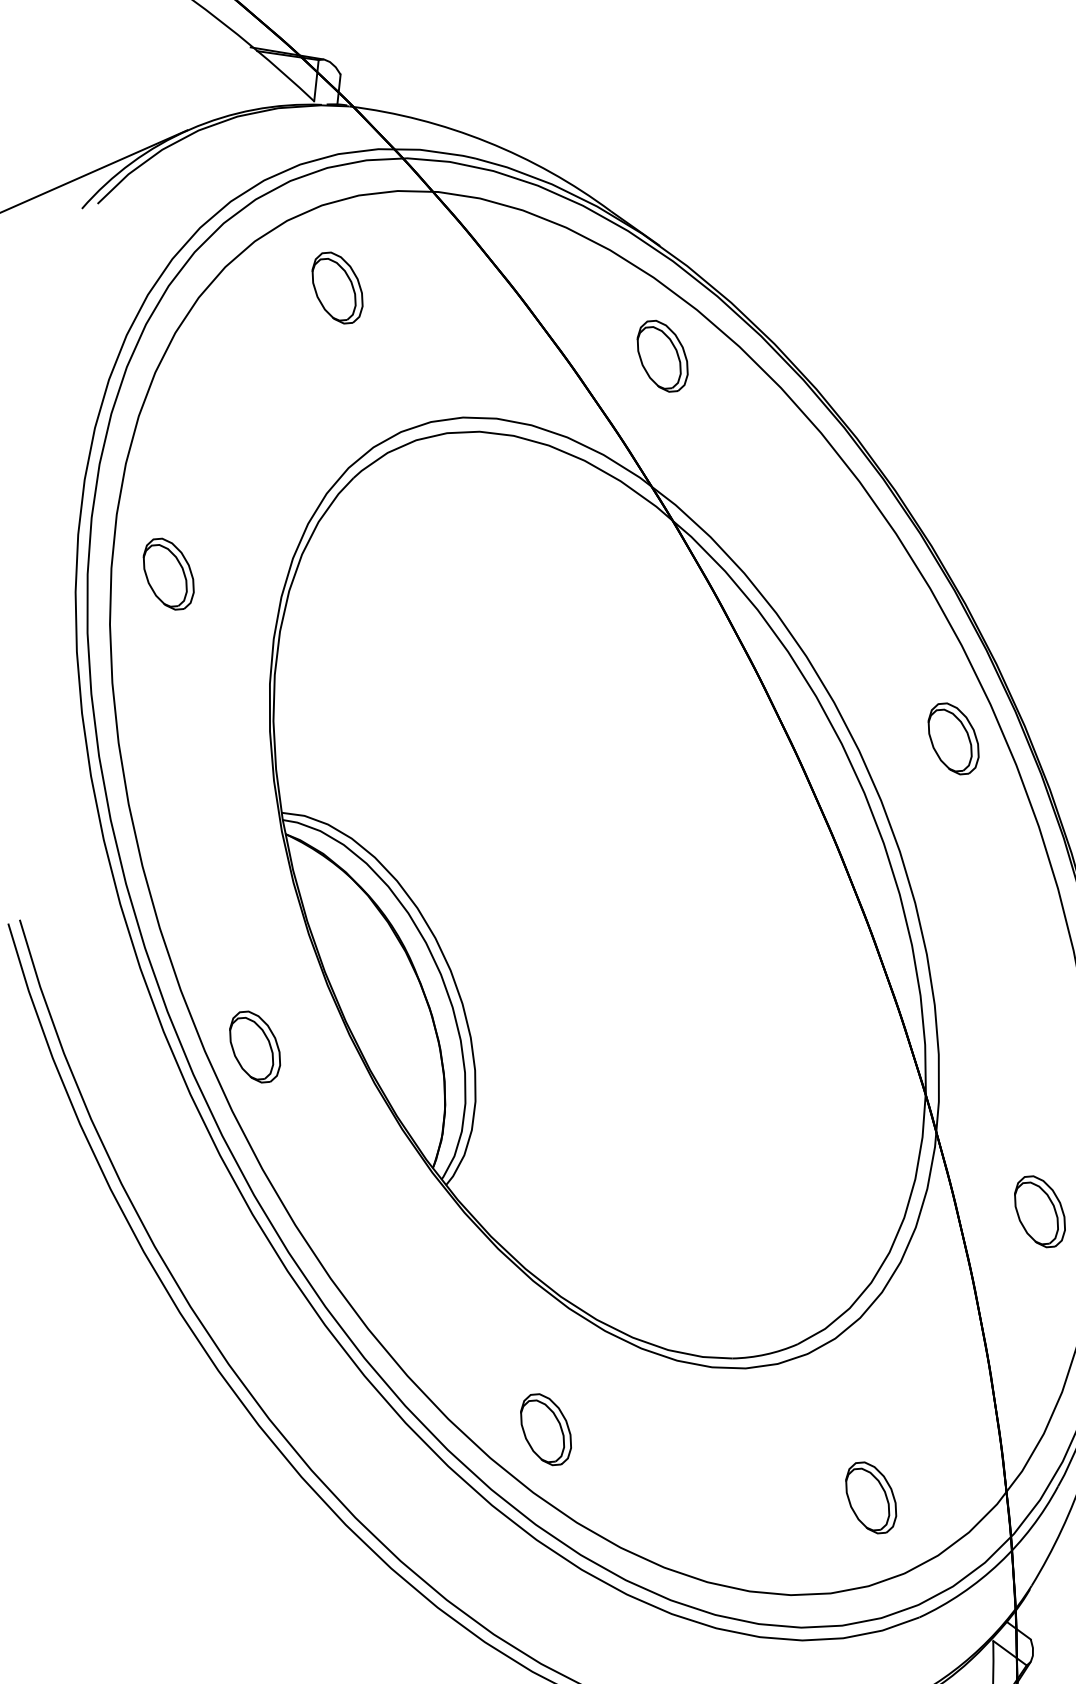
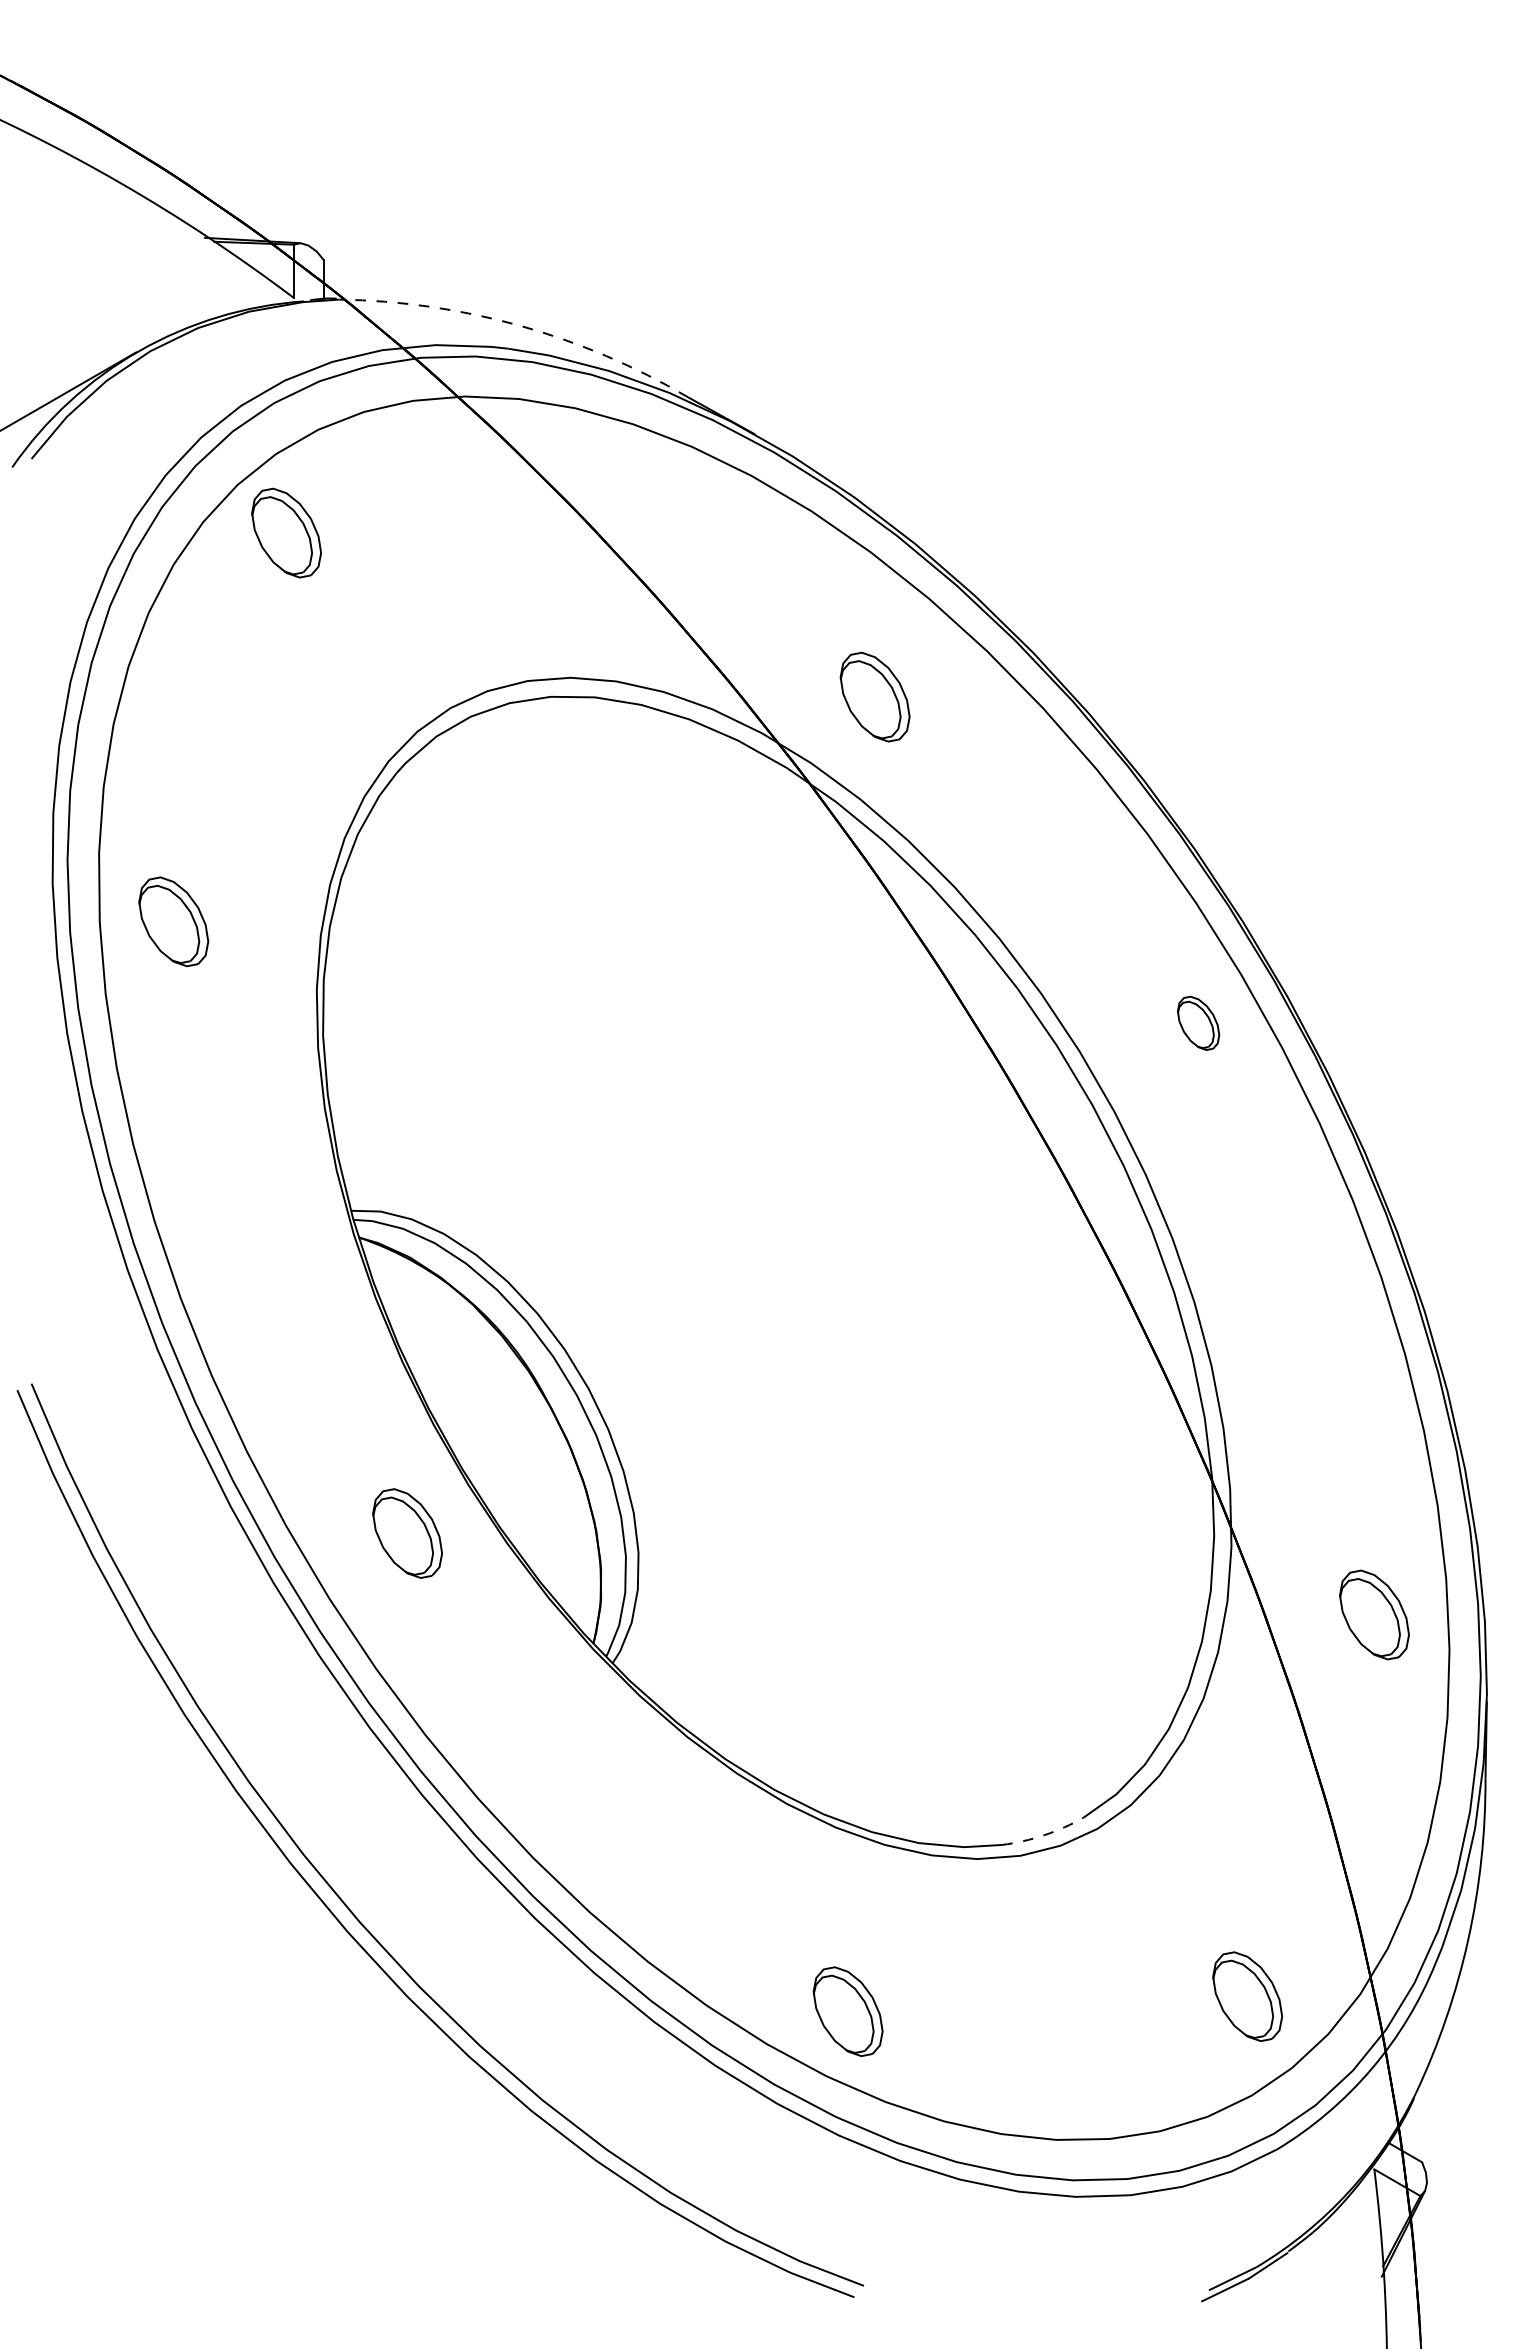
arc: (487, 141) -> (520, 325), solid -> dashed
part: (337, 287) -> (286, 532), moved
part: (662, 355) -> (874, 696), moved
part: (953, 739) -> (1198, 1023), size x0.6
part: (255, 1047) -> (407, 1533), moved
arc: (766, 1354) -> (1044, 1835), solid -> dashed
part: (545, 1429) -> (847, 2011), moved
part: (871, 1497) -> (1247, 1996), moved

